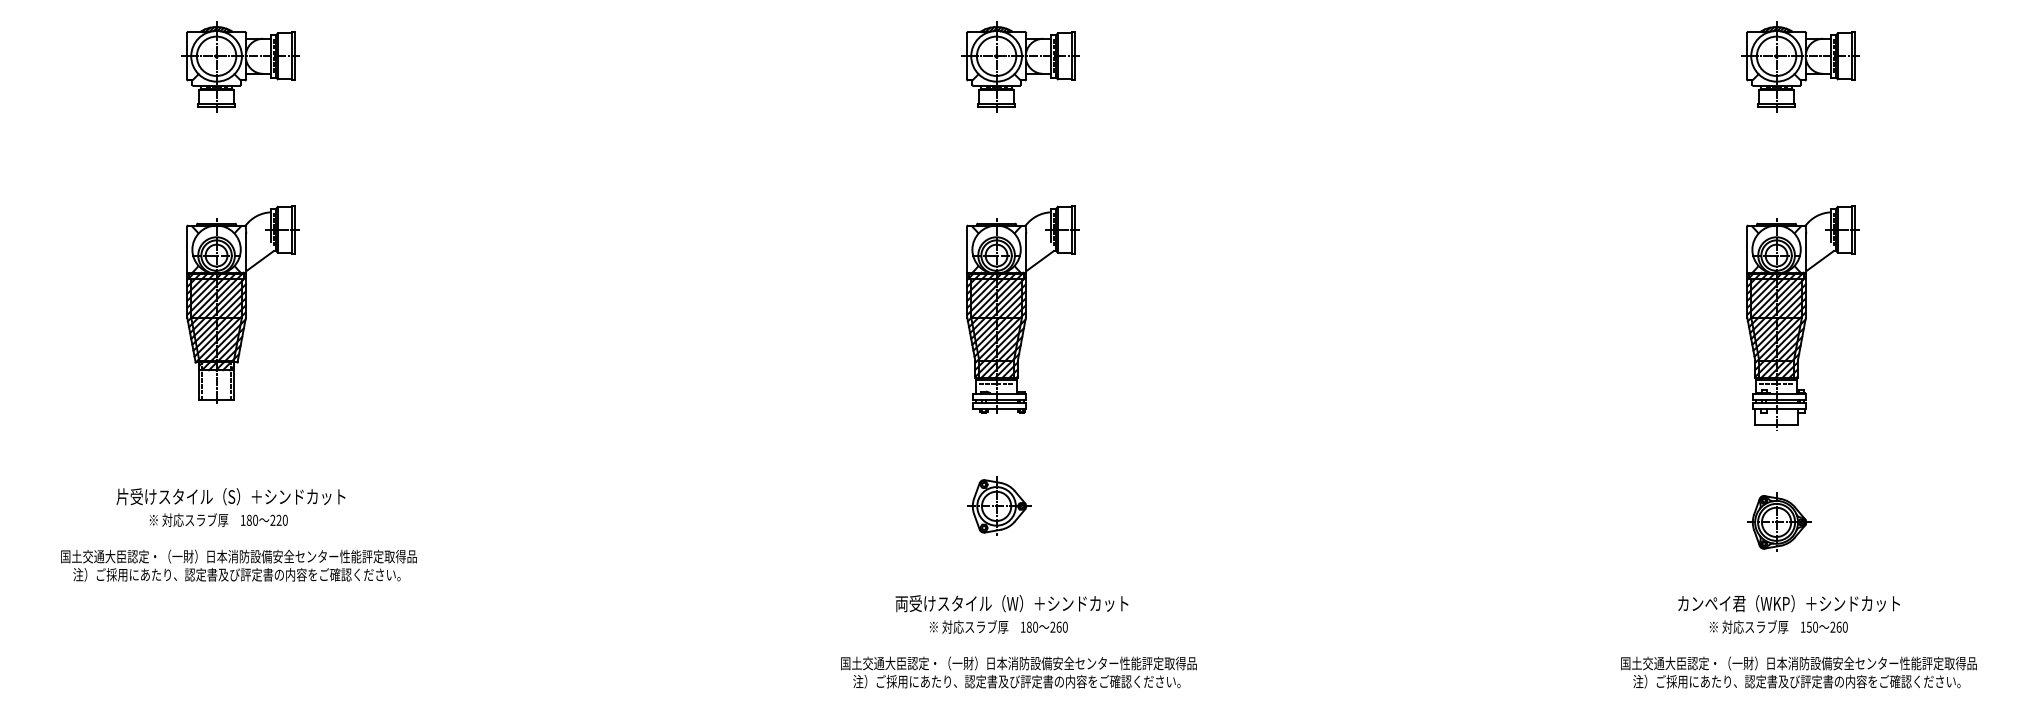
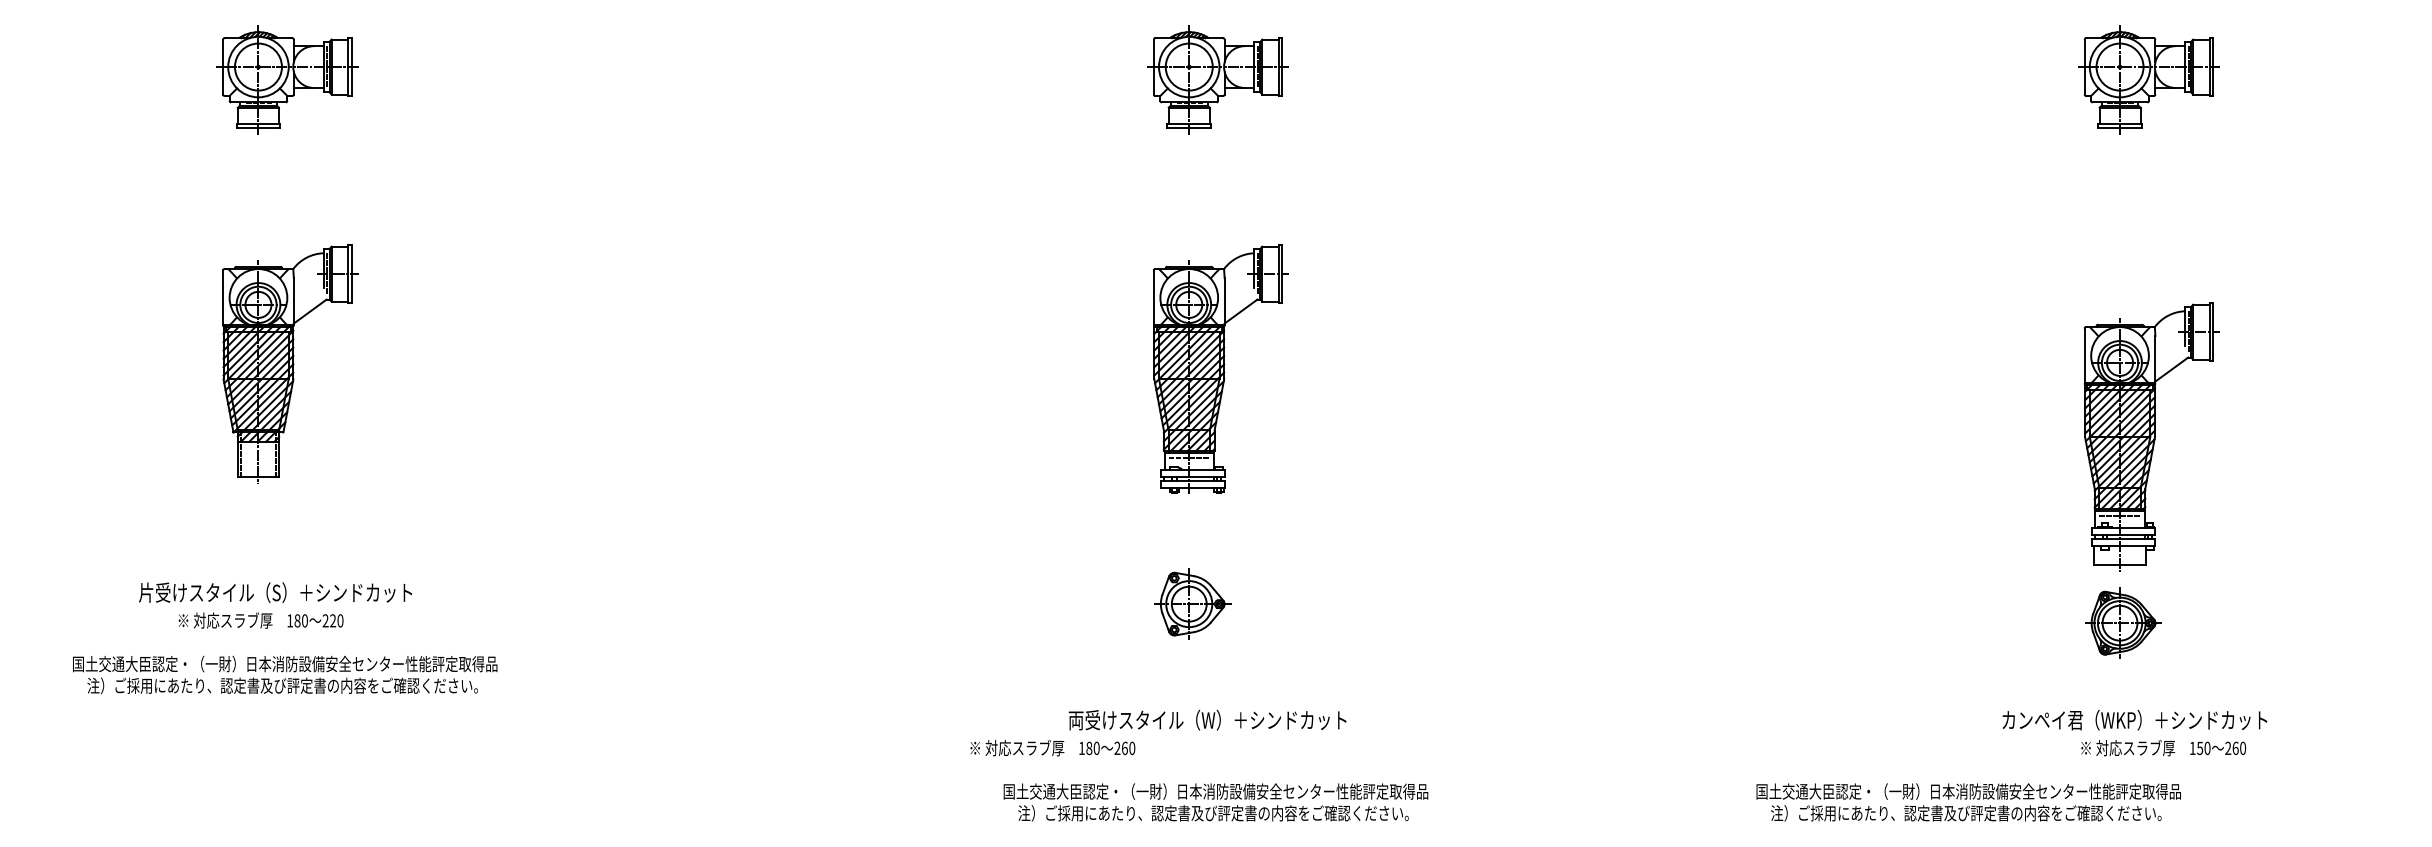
part: (1802, 317) -> (2151, 436), moved
text: (998, 627) -> (1052, 748), moved
text: (1778, 627) -> (2163, 748), moved
text: (1798, 672) -> (1968, 802), moved

